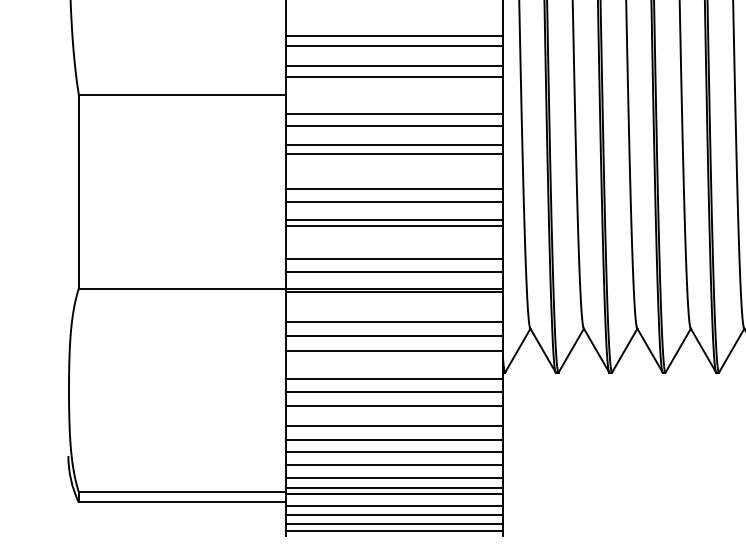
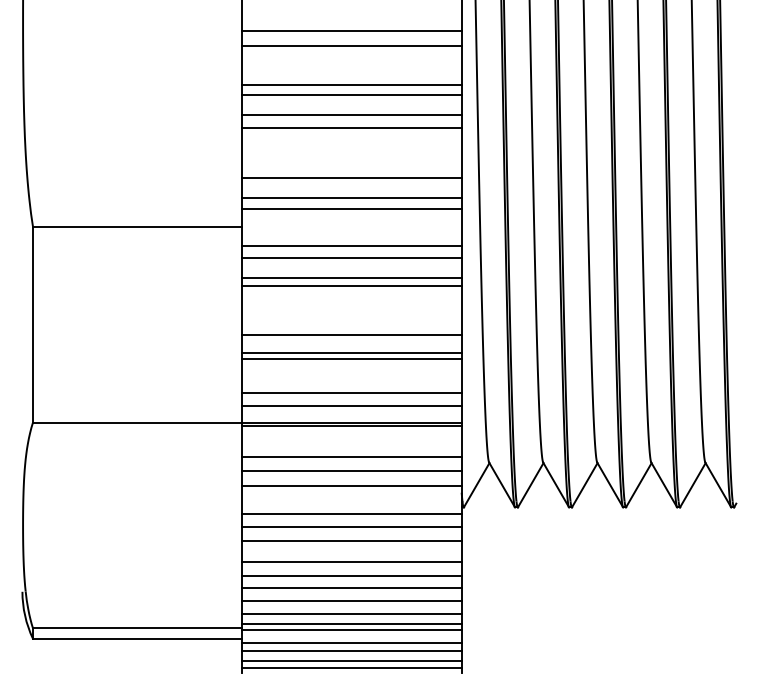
line: (393, 35) -> (351, 166), removed
line: (393, 189) -> (351, 322), removed

